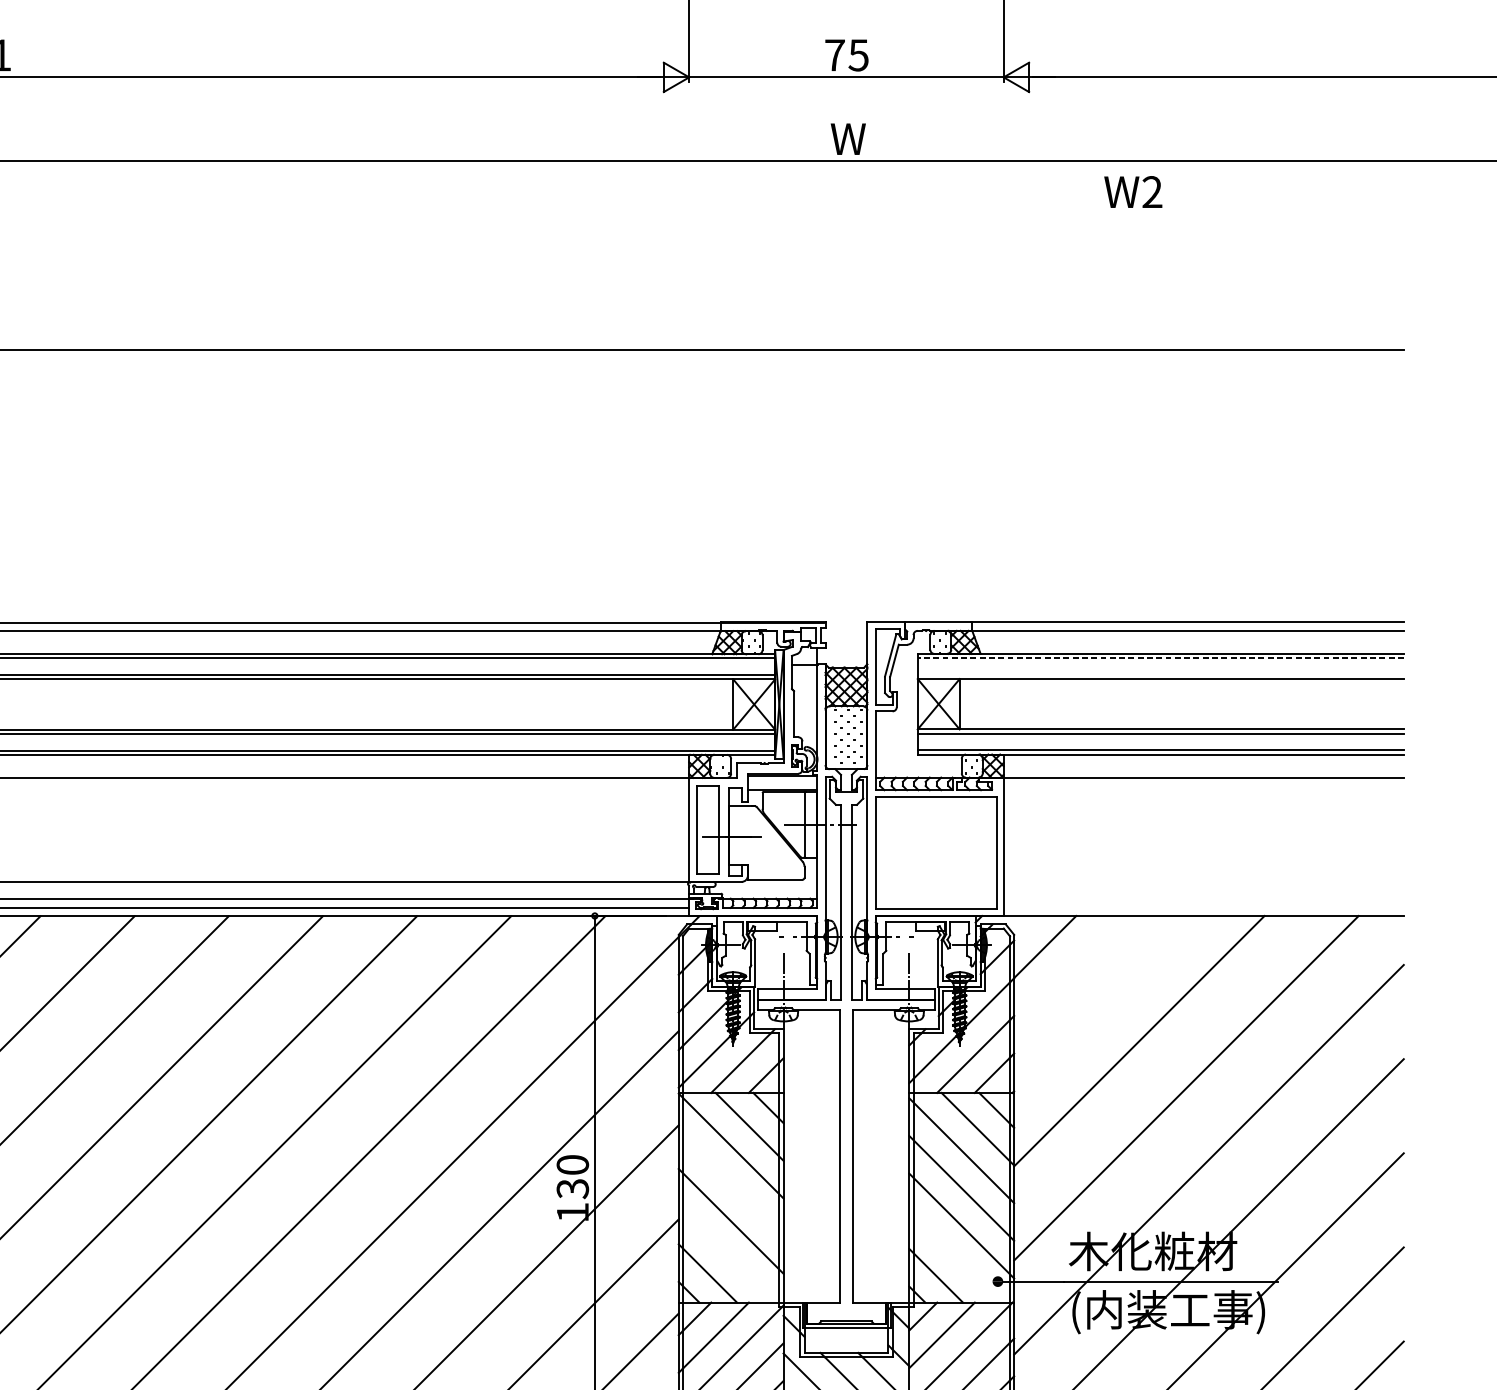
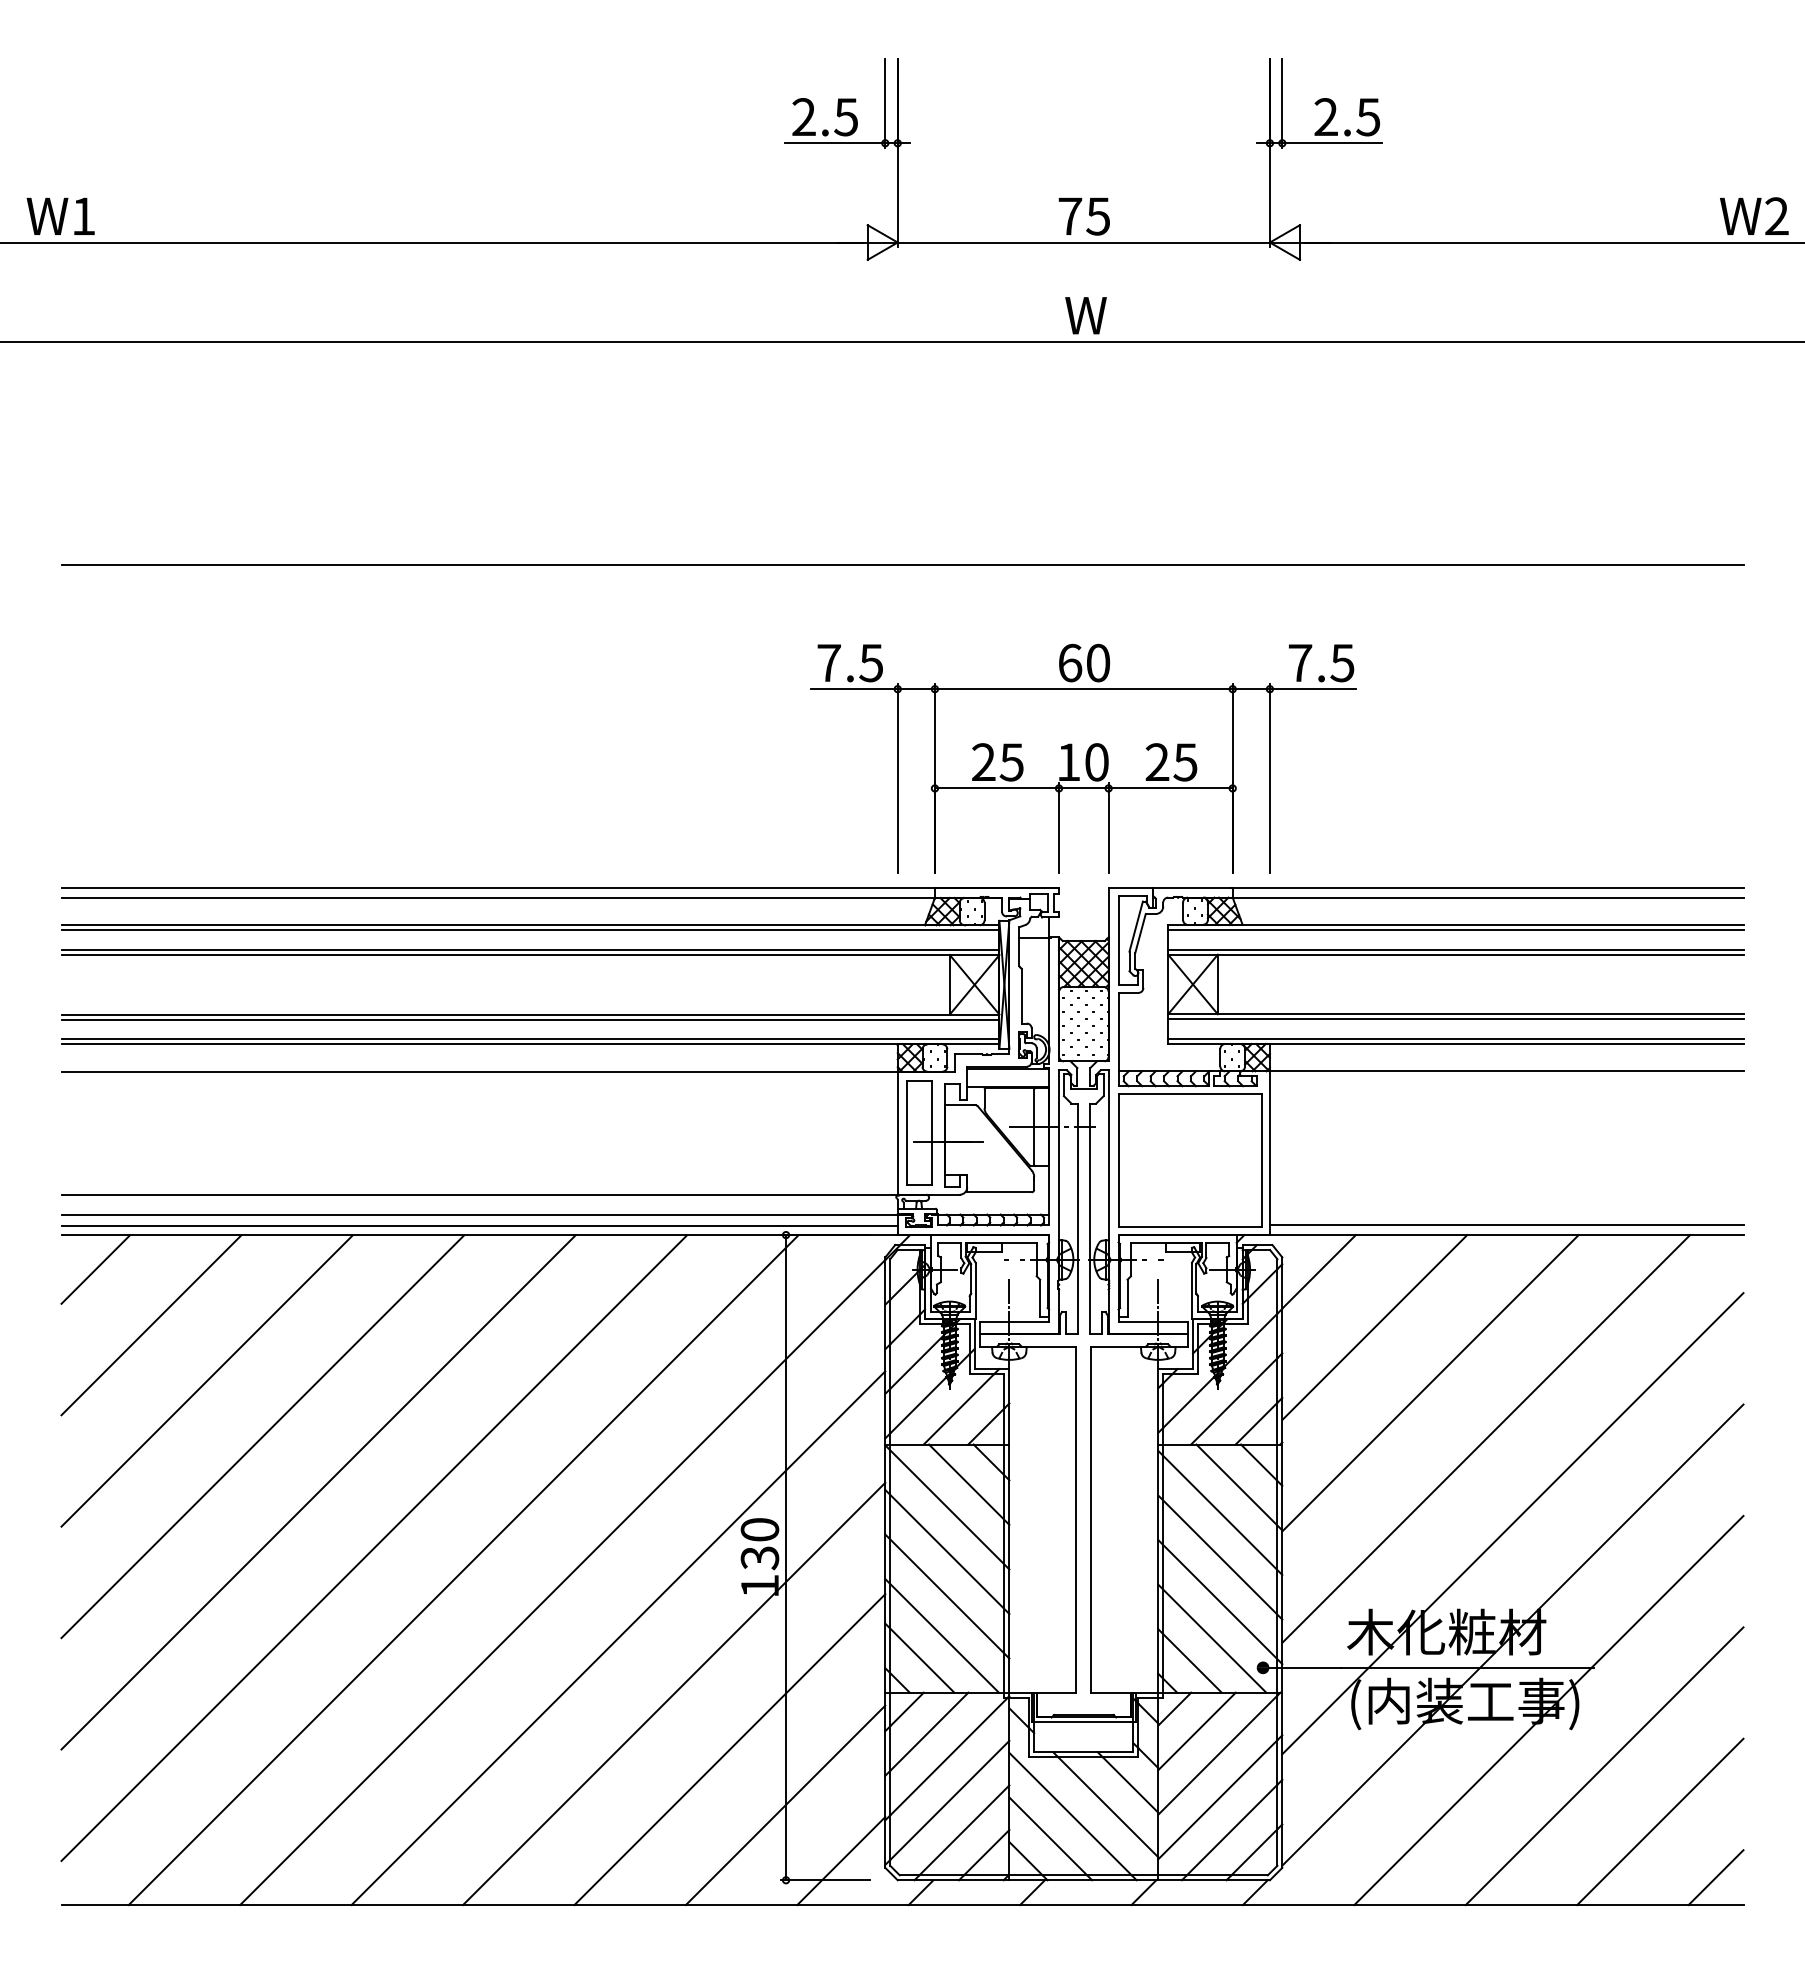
text: (1133, 191) -> (1754, 215), moved
part: (846, 513) -> (1083, 758), added
line: (1160, 657) -> (1455, 929), dashed -> solid
line: (1160, 674) -> (1455, 949), added
line: (1203, 907) -> (1506, 1225), added
line: (1092, 994) -> (1374, 1327), added
line: (731, 1183) -> (947, 1551), added
line: (726, 1254) -> (941, 1635), added
line: (955, 1256) -> (1212, 1638), added

